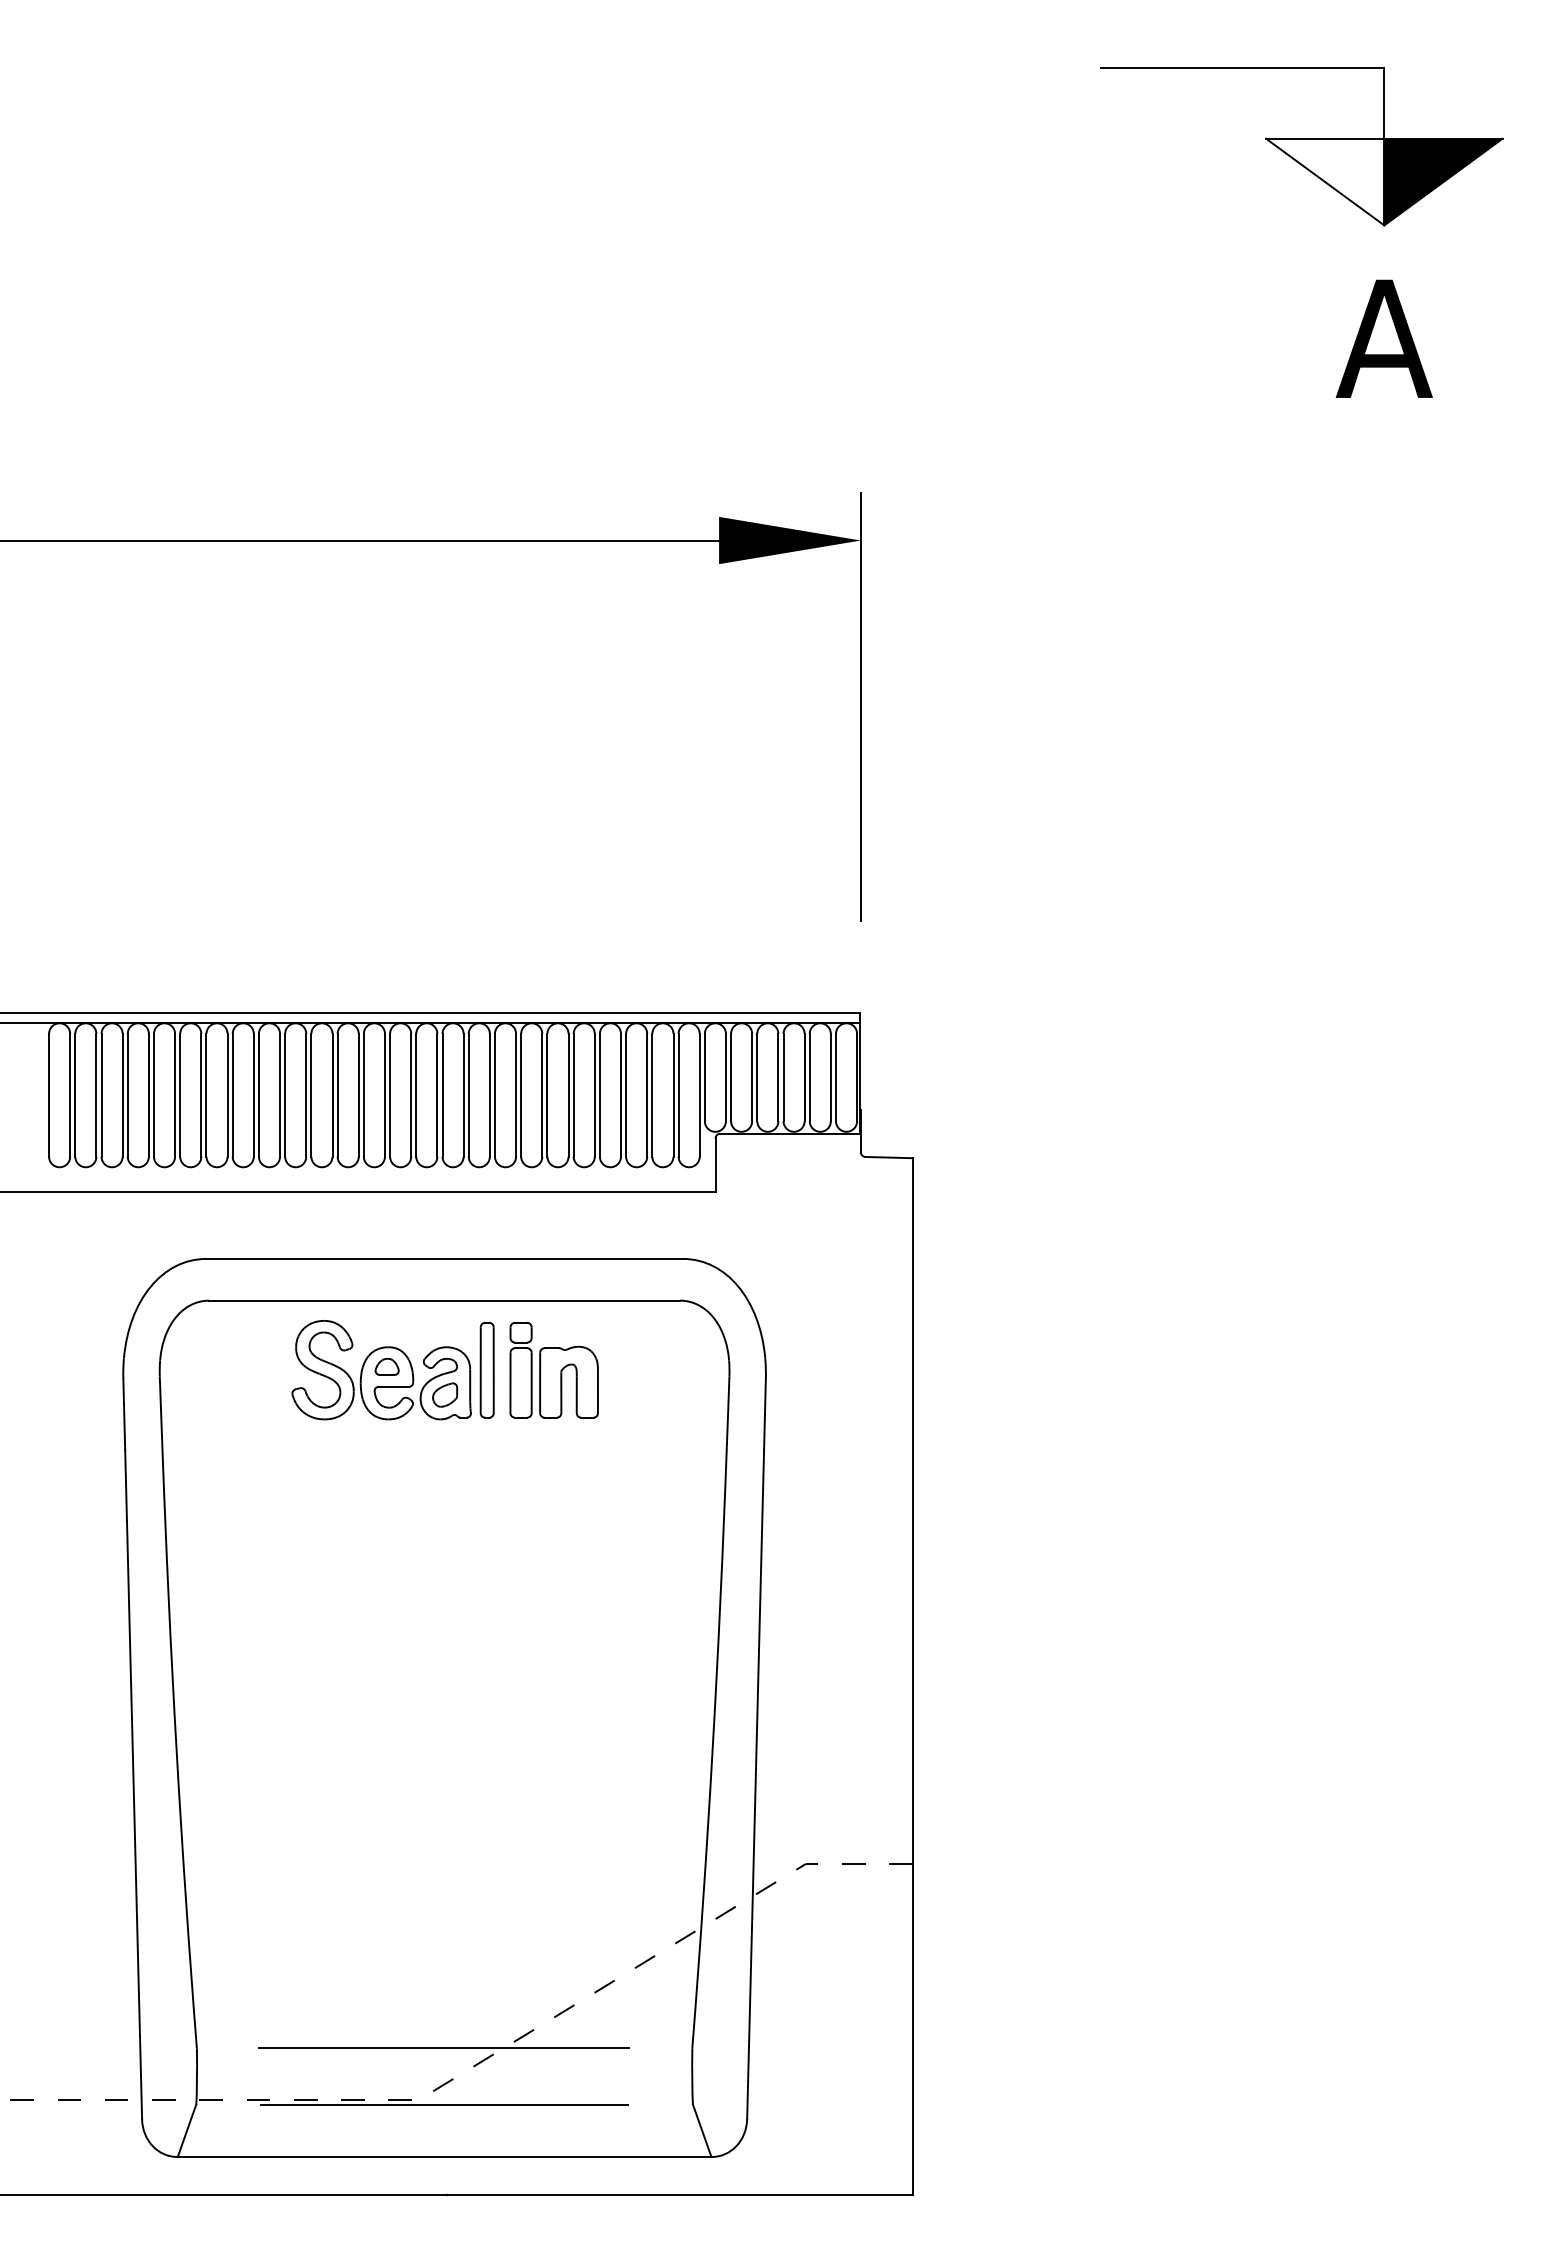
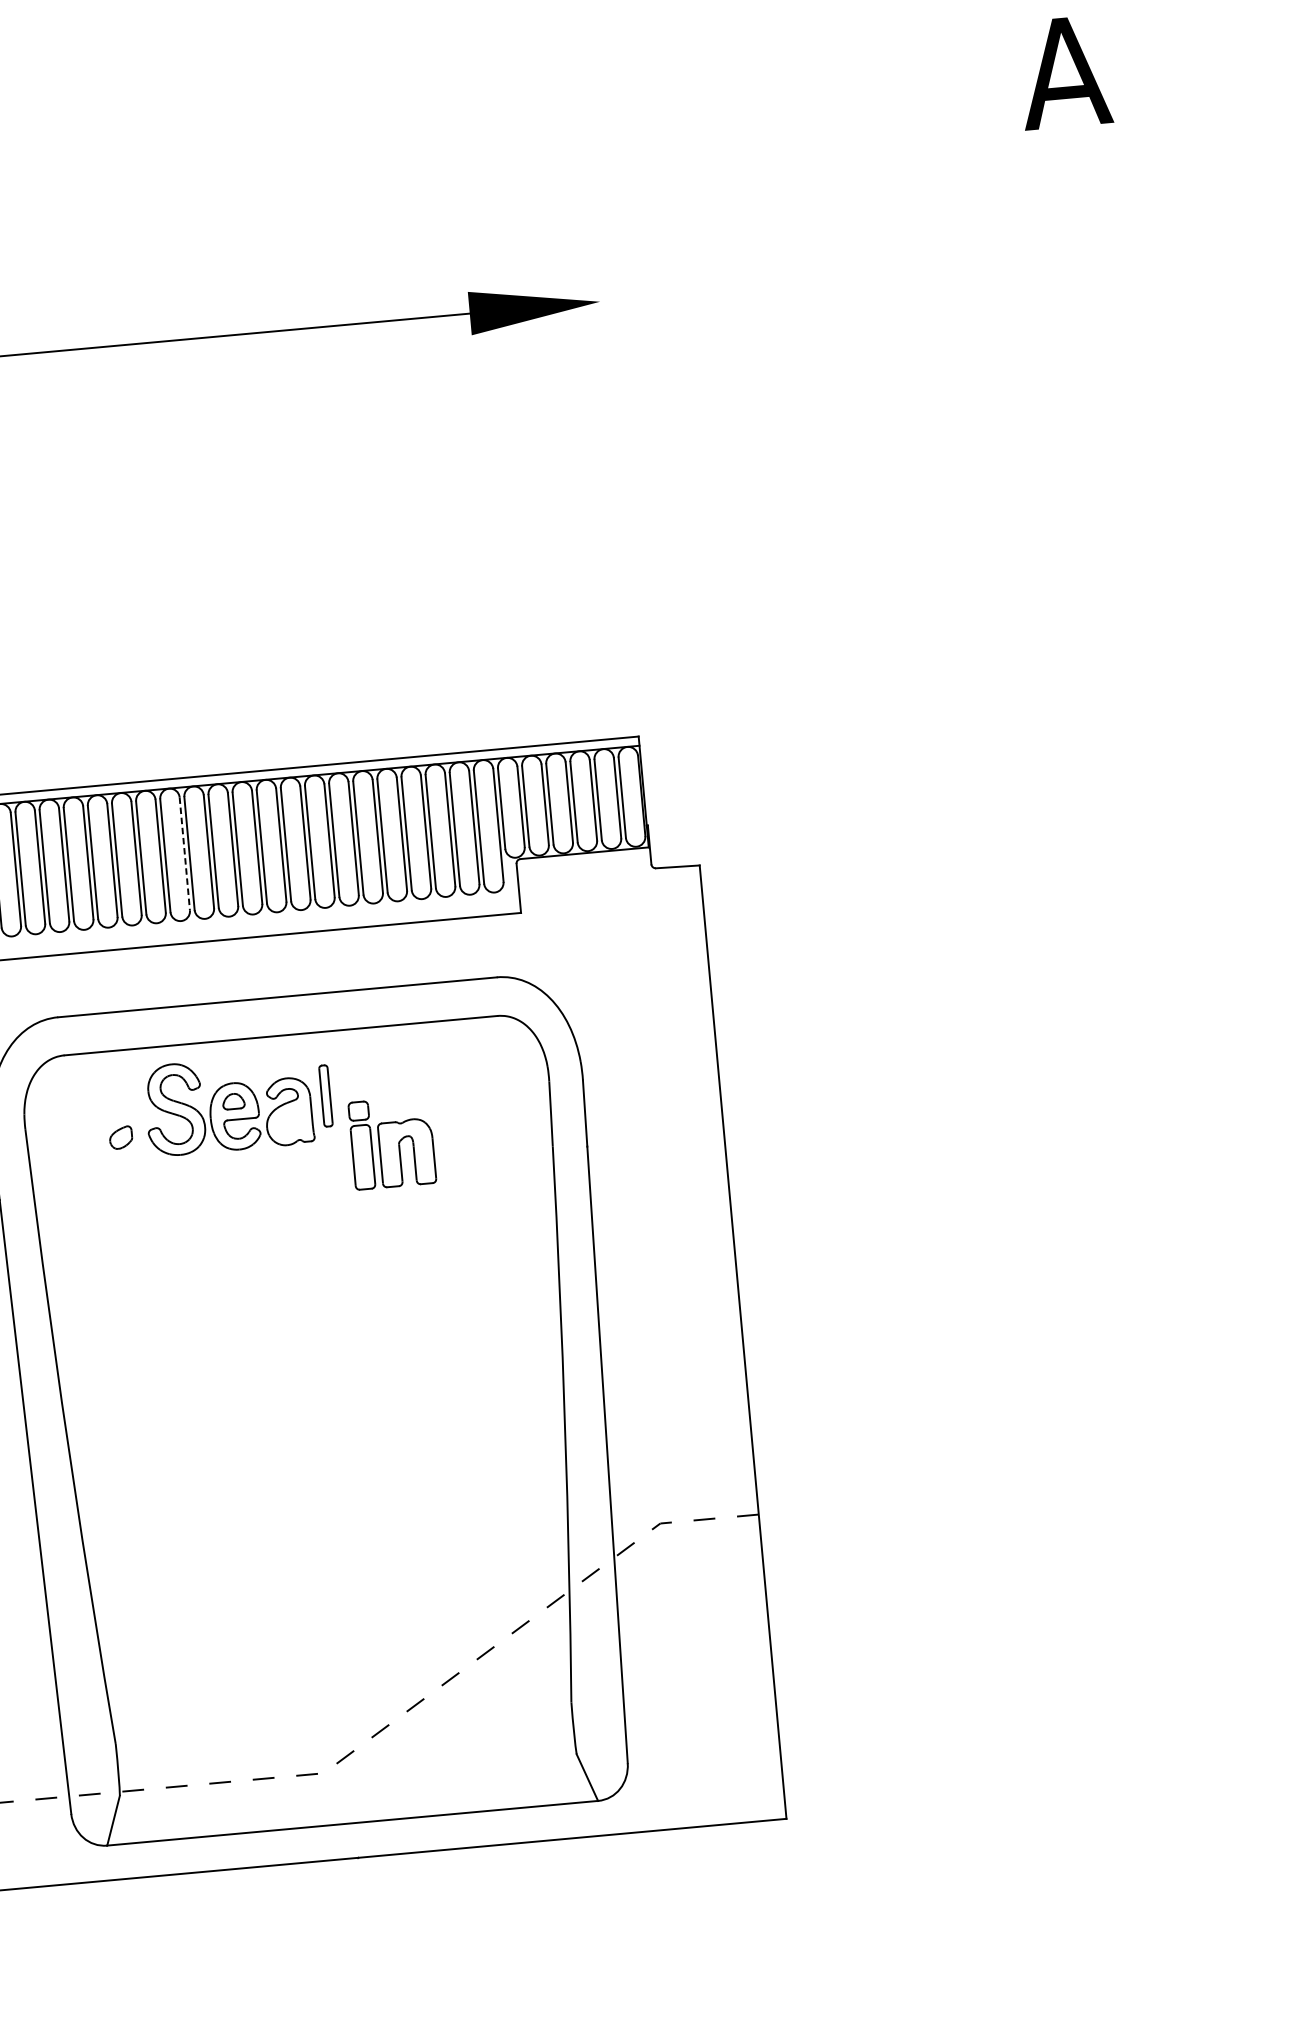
line: (860, 707) -> (613, 455), removed
line: (358, 1095) -> (184, 854), solid -> dashed
part: (486, 1369) -> (325, 1095), size x0.7
part: (553, 1370) -> (391, 1143), moved
part: (445, 1394) -> (121, 1137), moved
line: (443, 2048) -> (342, 1723), removed
line: (444, 2104) -> (348, 1774), removed

